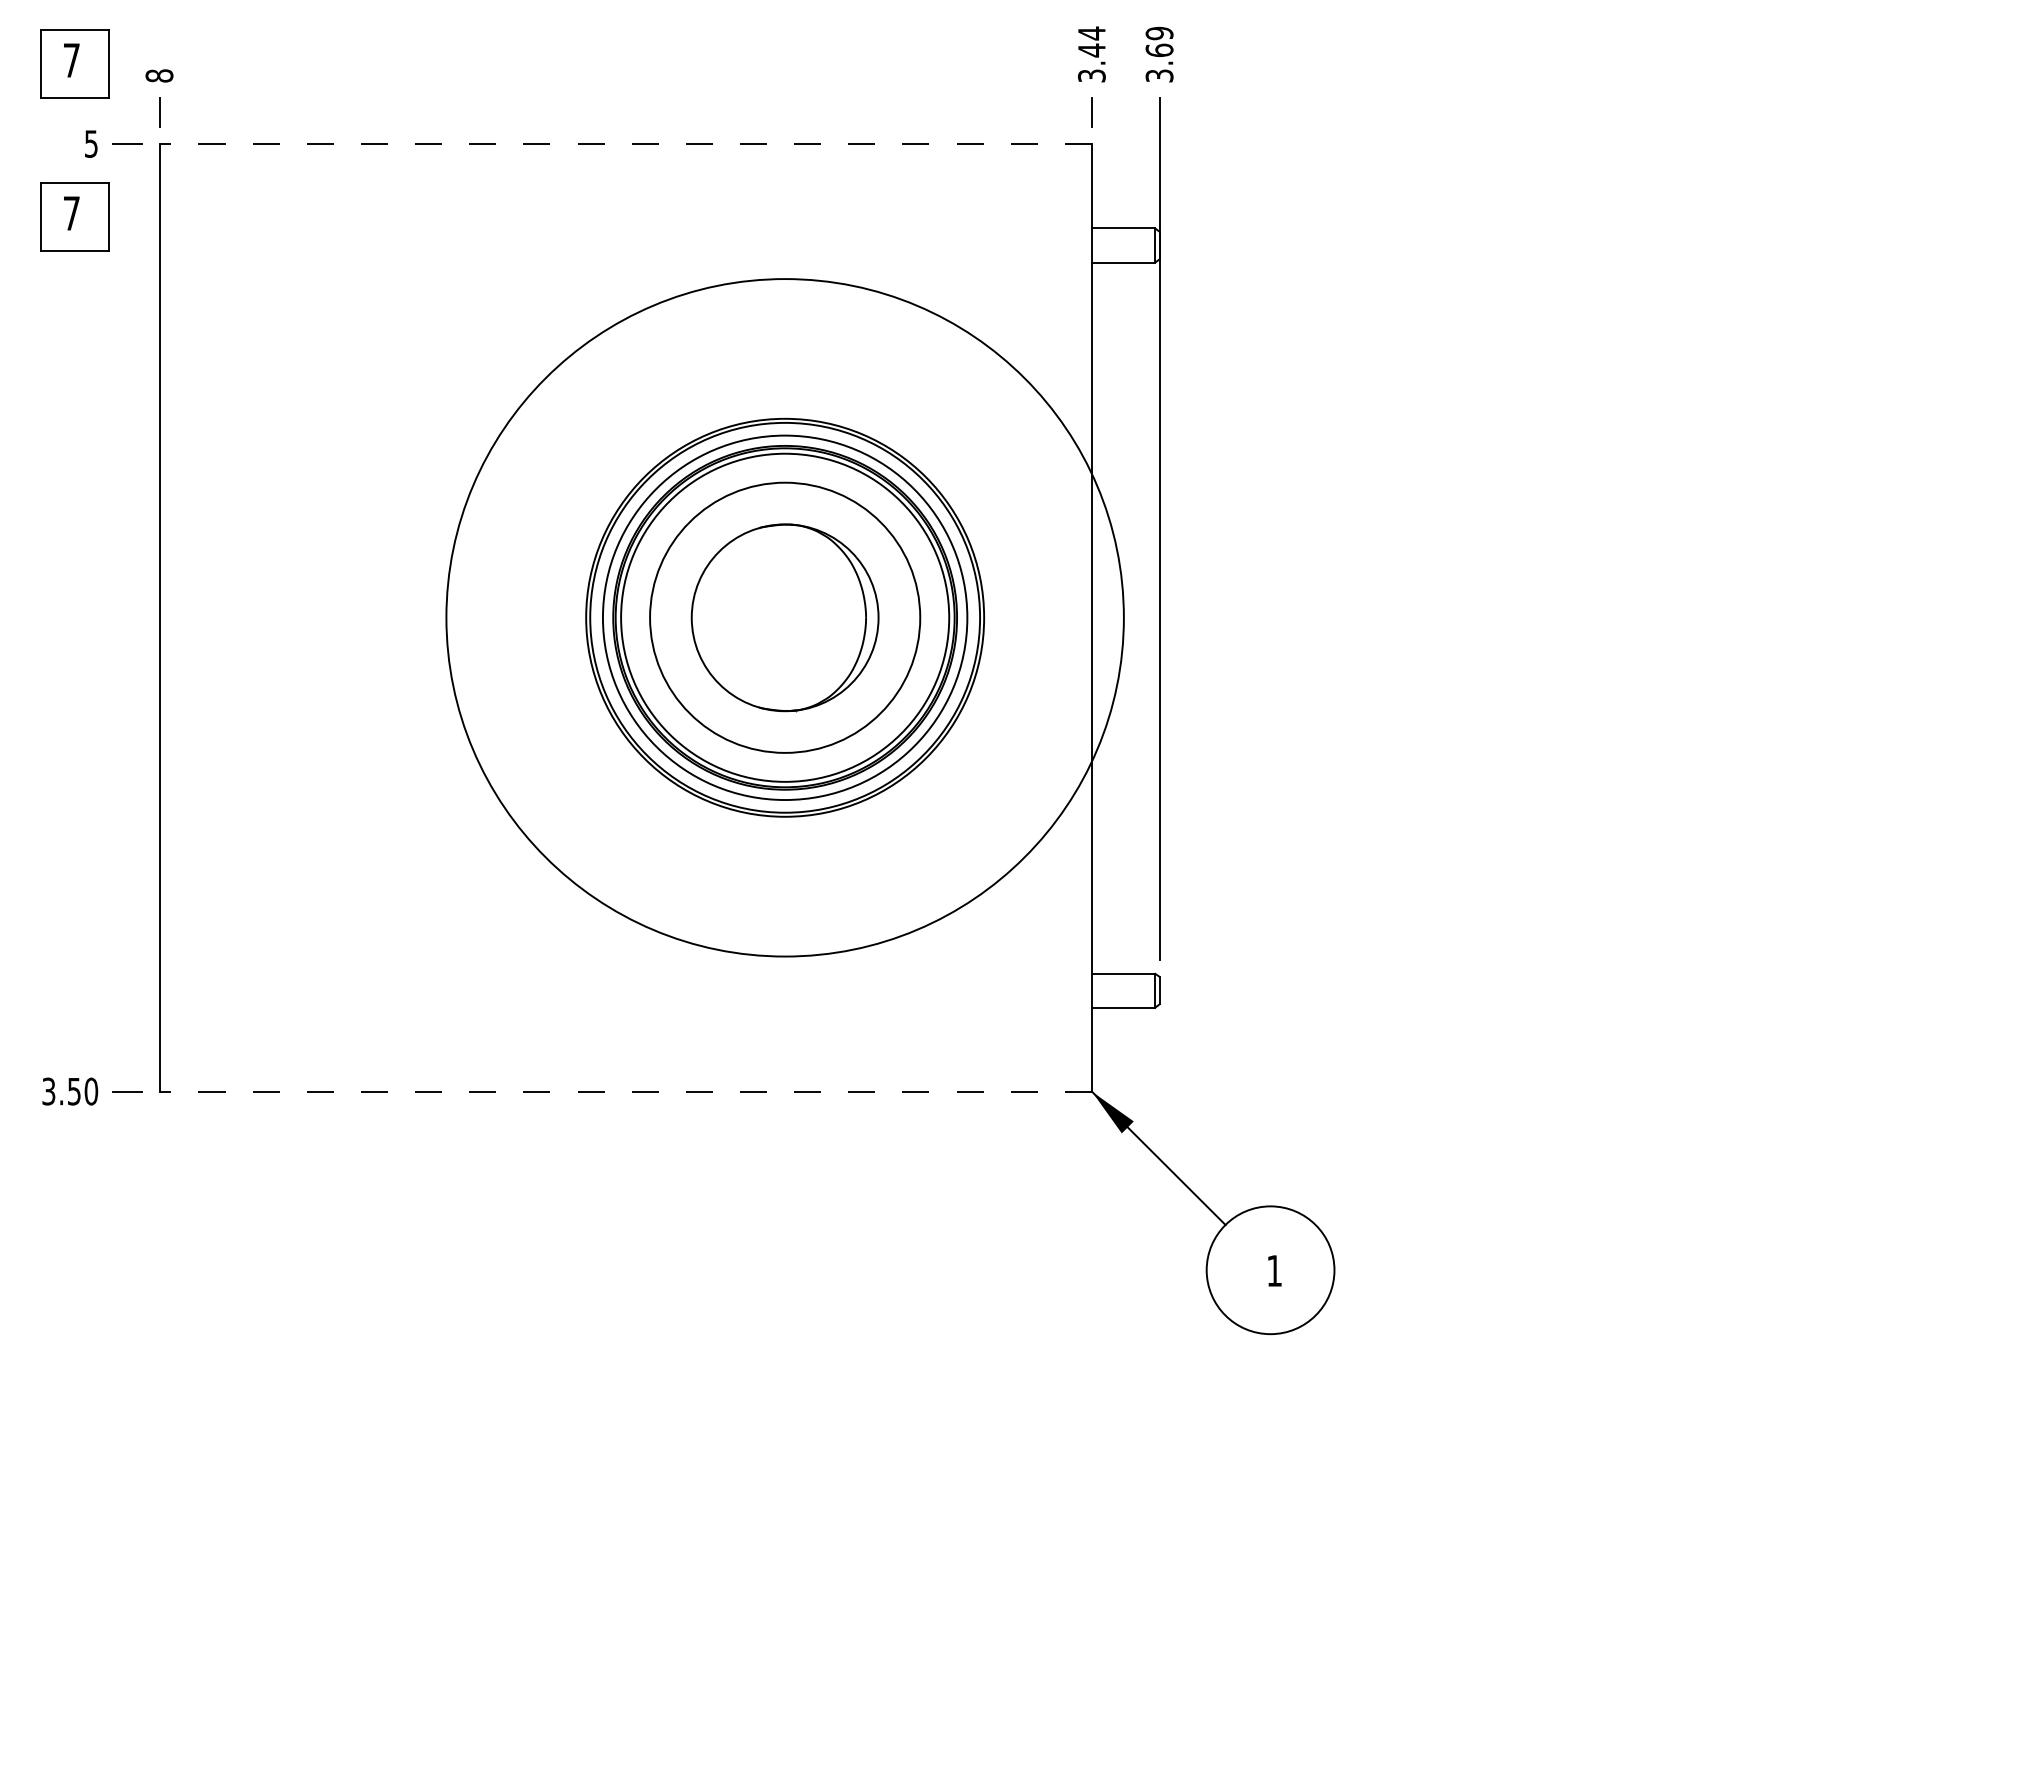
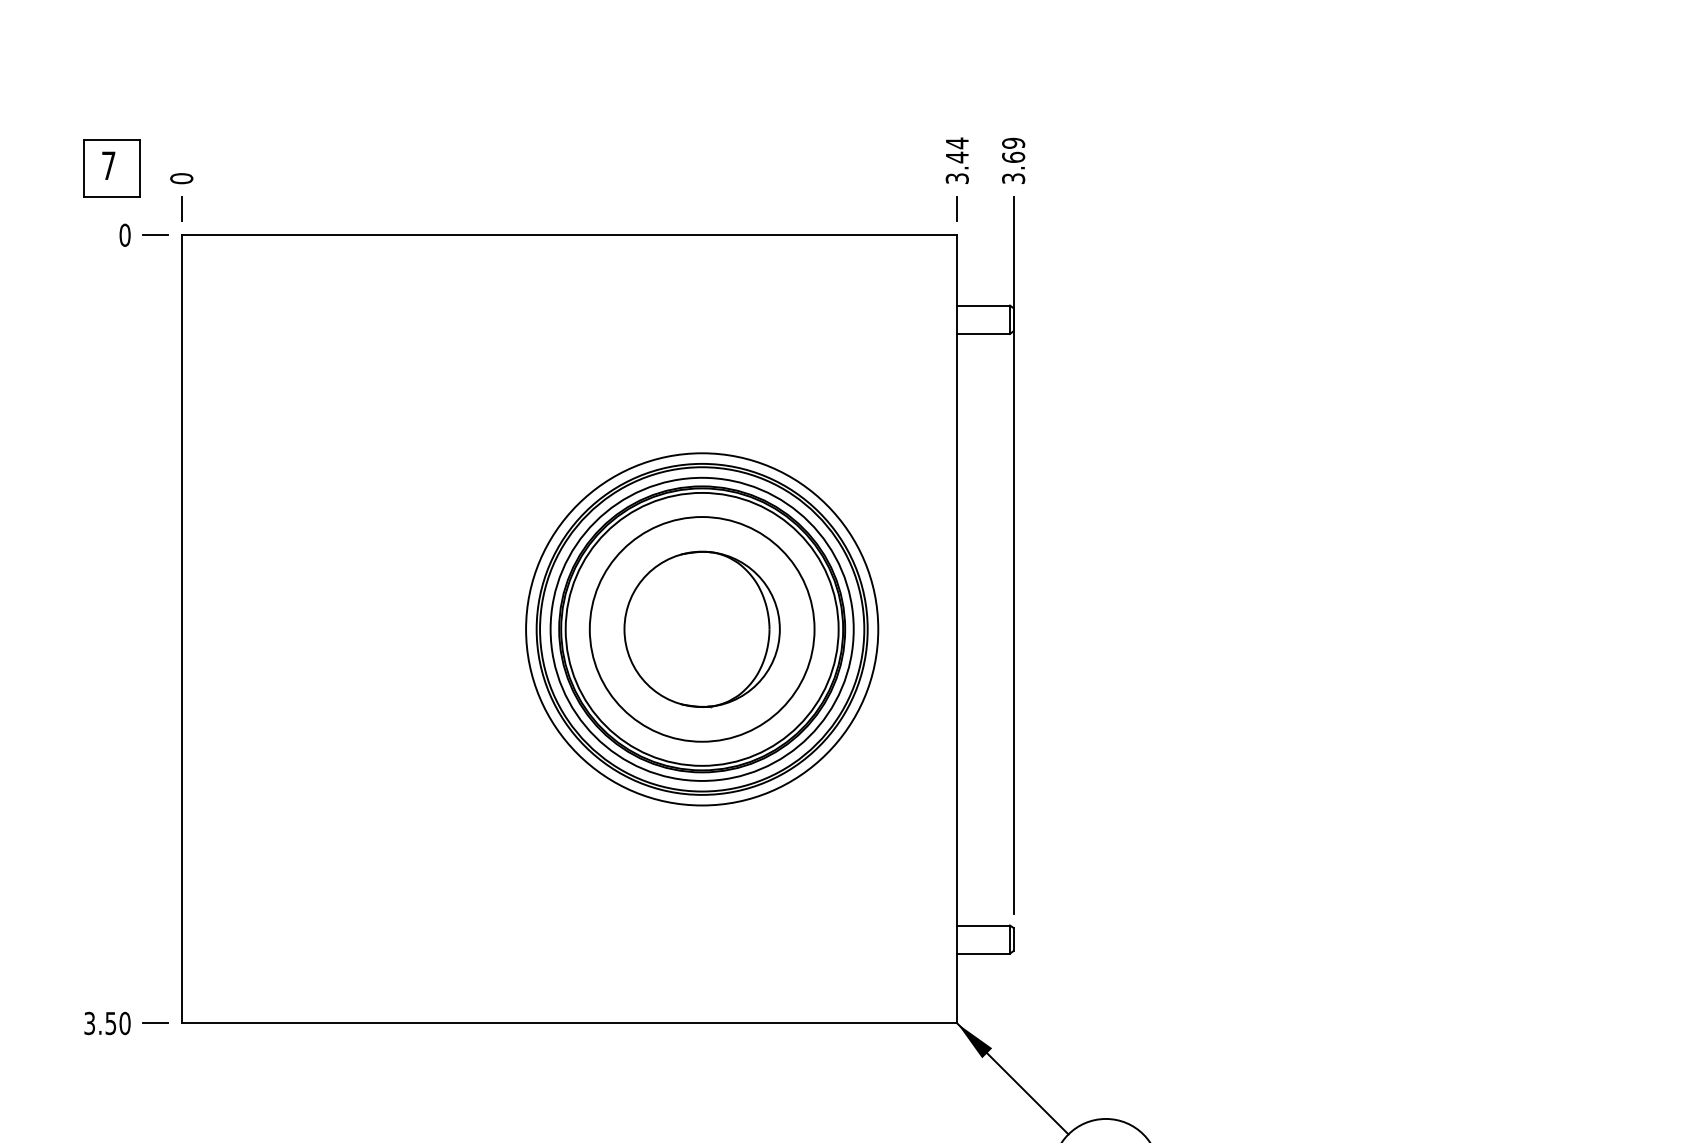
text: (159, 75) -> (181, 178), 8 -> 0
text: (91, 143) -> (125, 234), 5 -> 0
line: (625, 144) -> (569, 235), dashed -> solid
part: (74, 216) -> (111, 295), removed
circle: (784, 617) -> (701, 629), size x0.62
line: (625, 1091) -> (569, 1023), dashed -> solid

